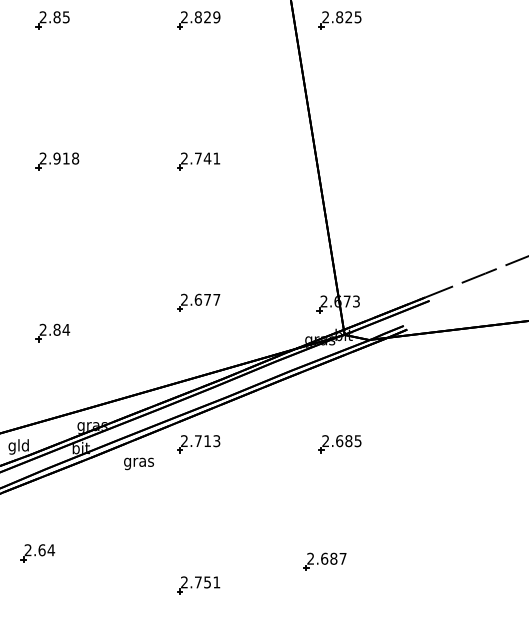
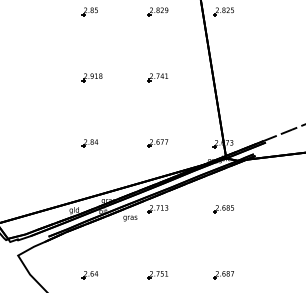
part: (51, 332) -> (89, 143), moved
part: (36, 553) -> (89, 275), moved
part: (323, 562) -> (223, 275), moved

